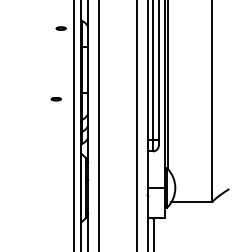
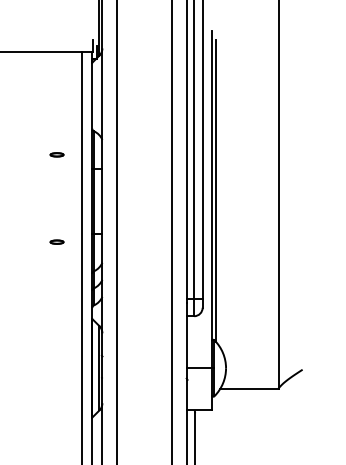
part: (60, 28) -> (56, 154), moved

